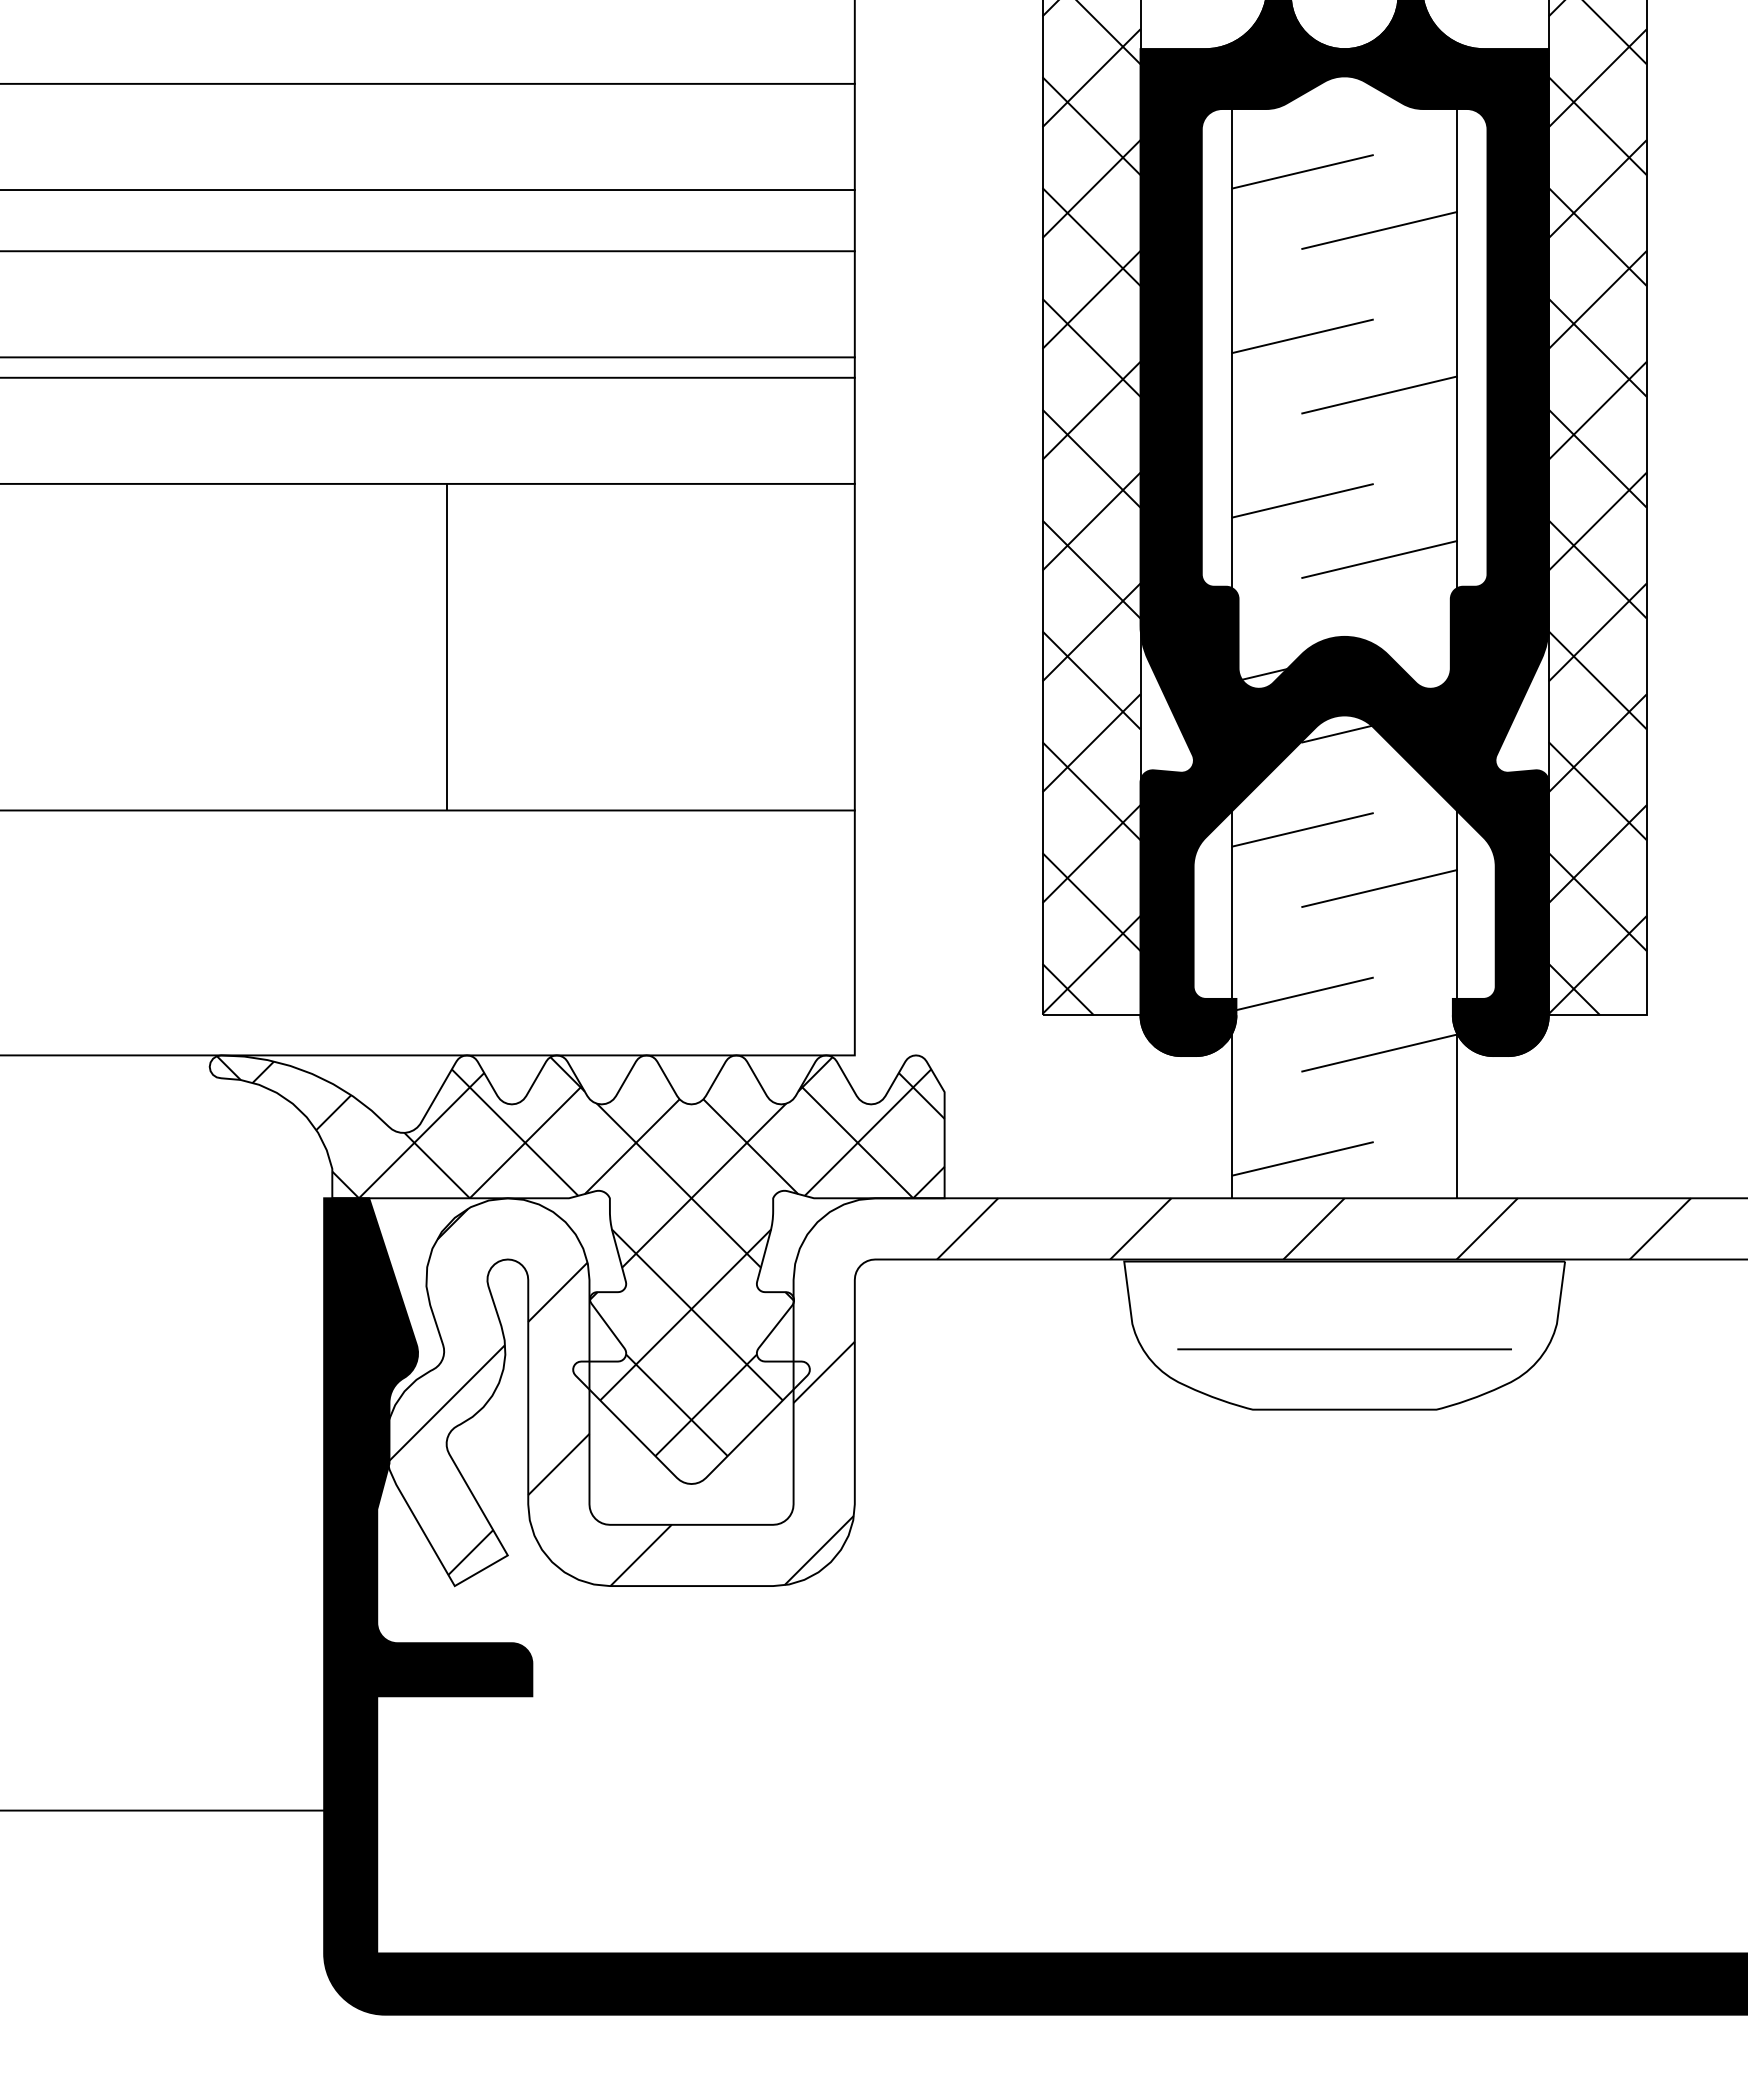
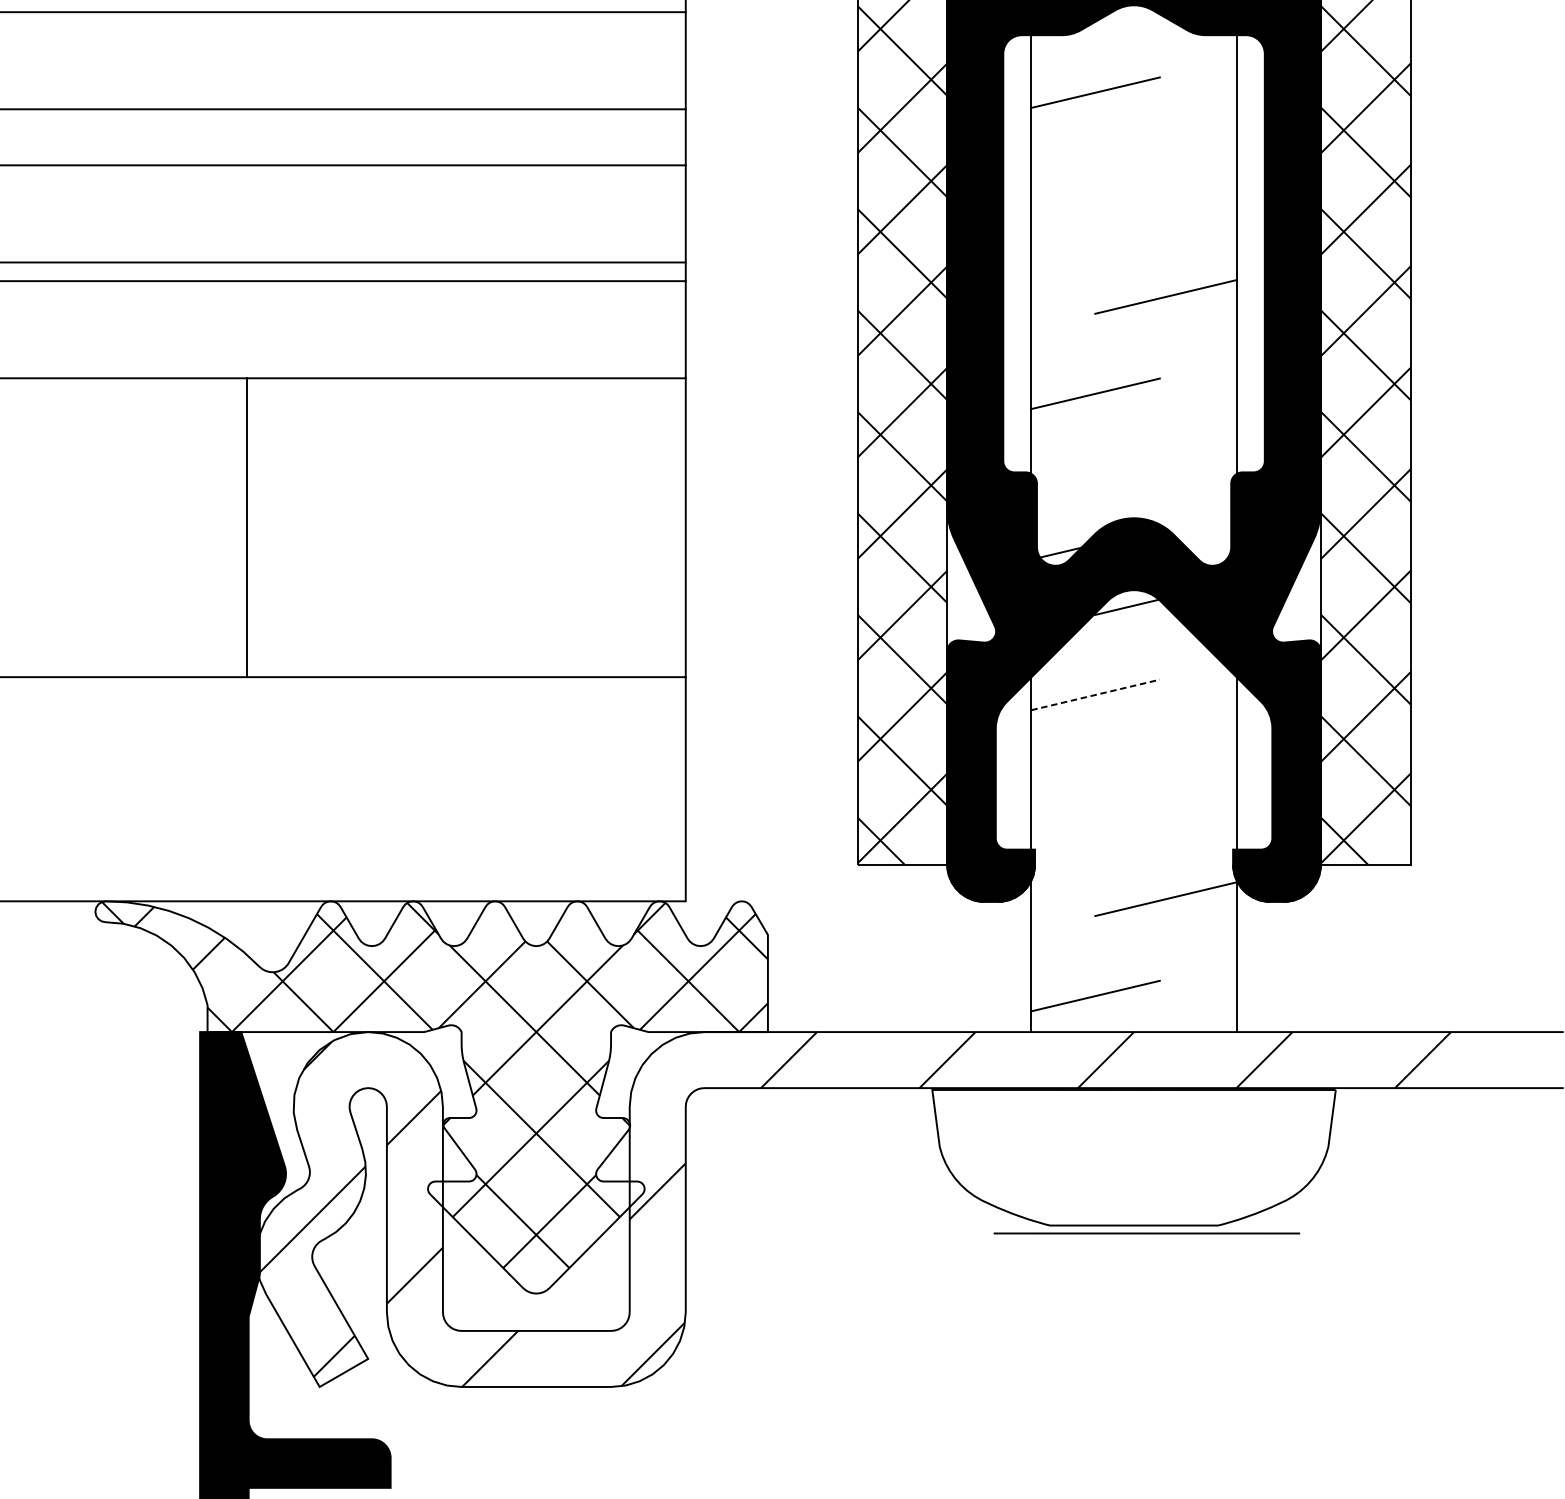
line: (1379, 230) -> (1165, 146), removed
line: (1302, 336) -> (1095, 243), removed
line: (1379, 559) -> (1165, 447), removed
line: (446, 646) -> (247, 527), moved
line: (1303, 829) -> (1096, 694), solid -> dashed
line: (1379, 888) -> (1165, 748), removed
line: (1304, 993) -> (1097, 844), removed
line: (1344, 1349) -> (1146, 1233), moved

